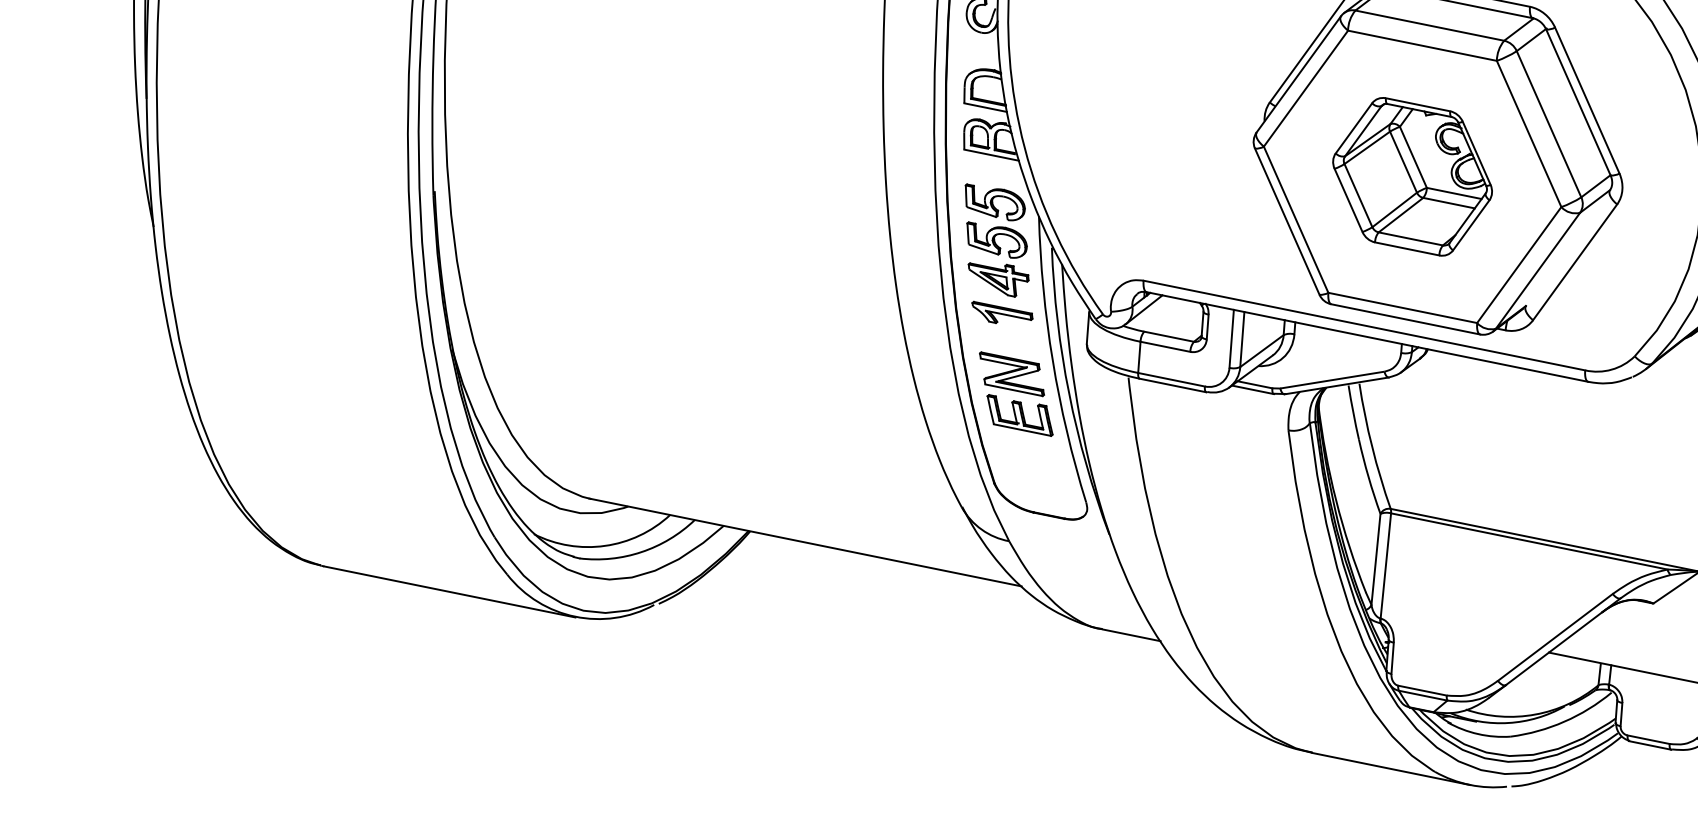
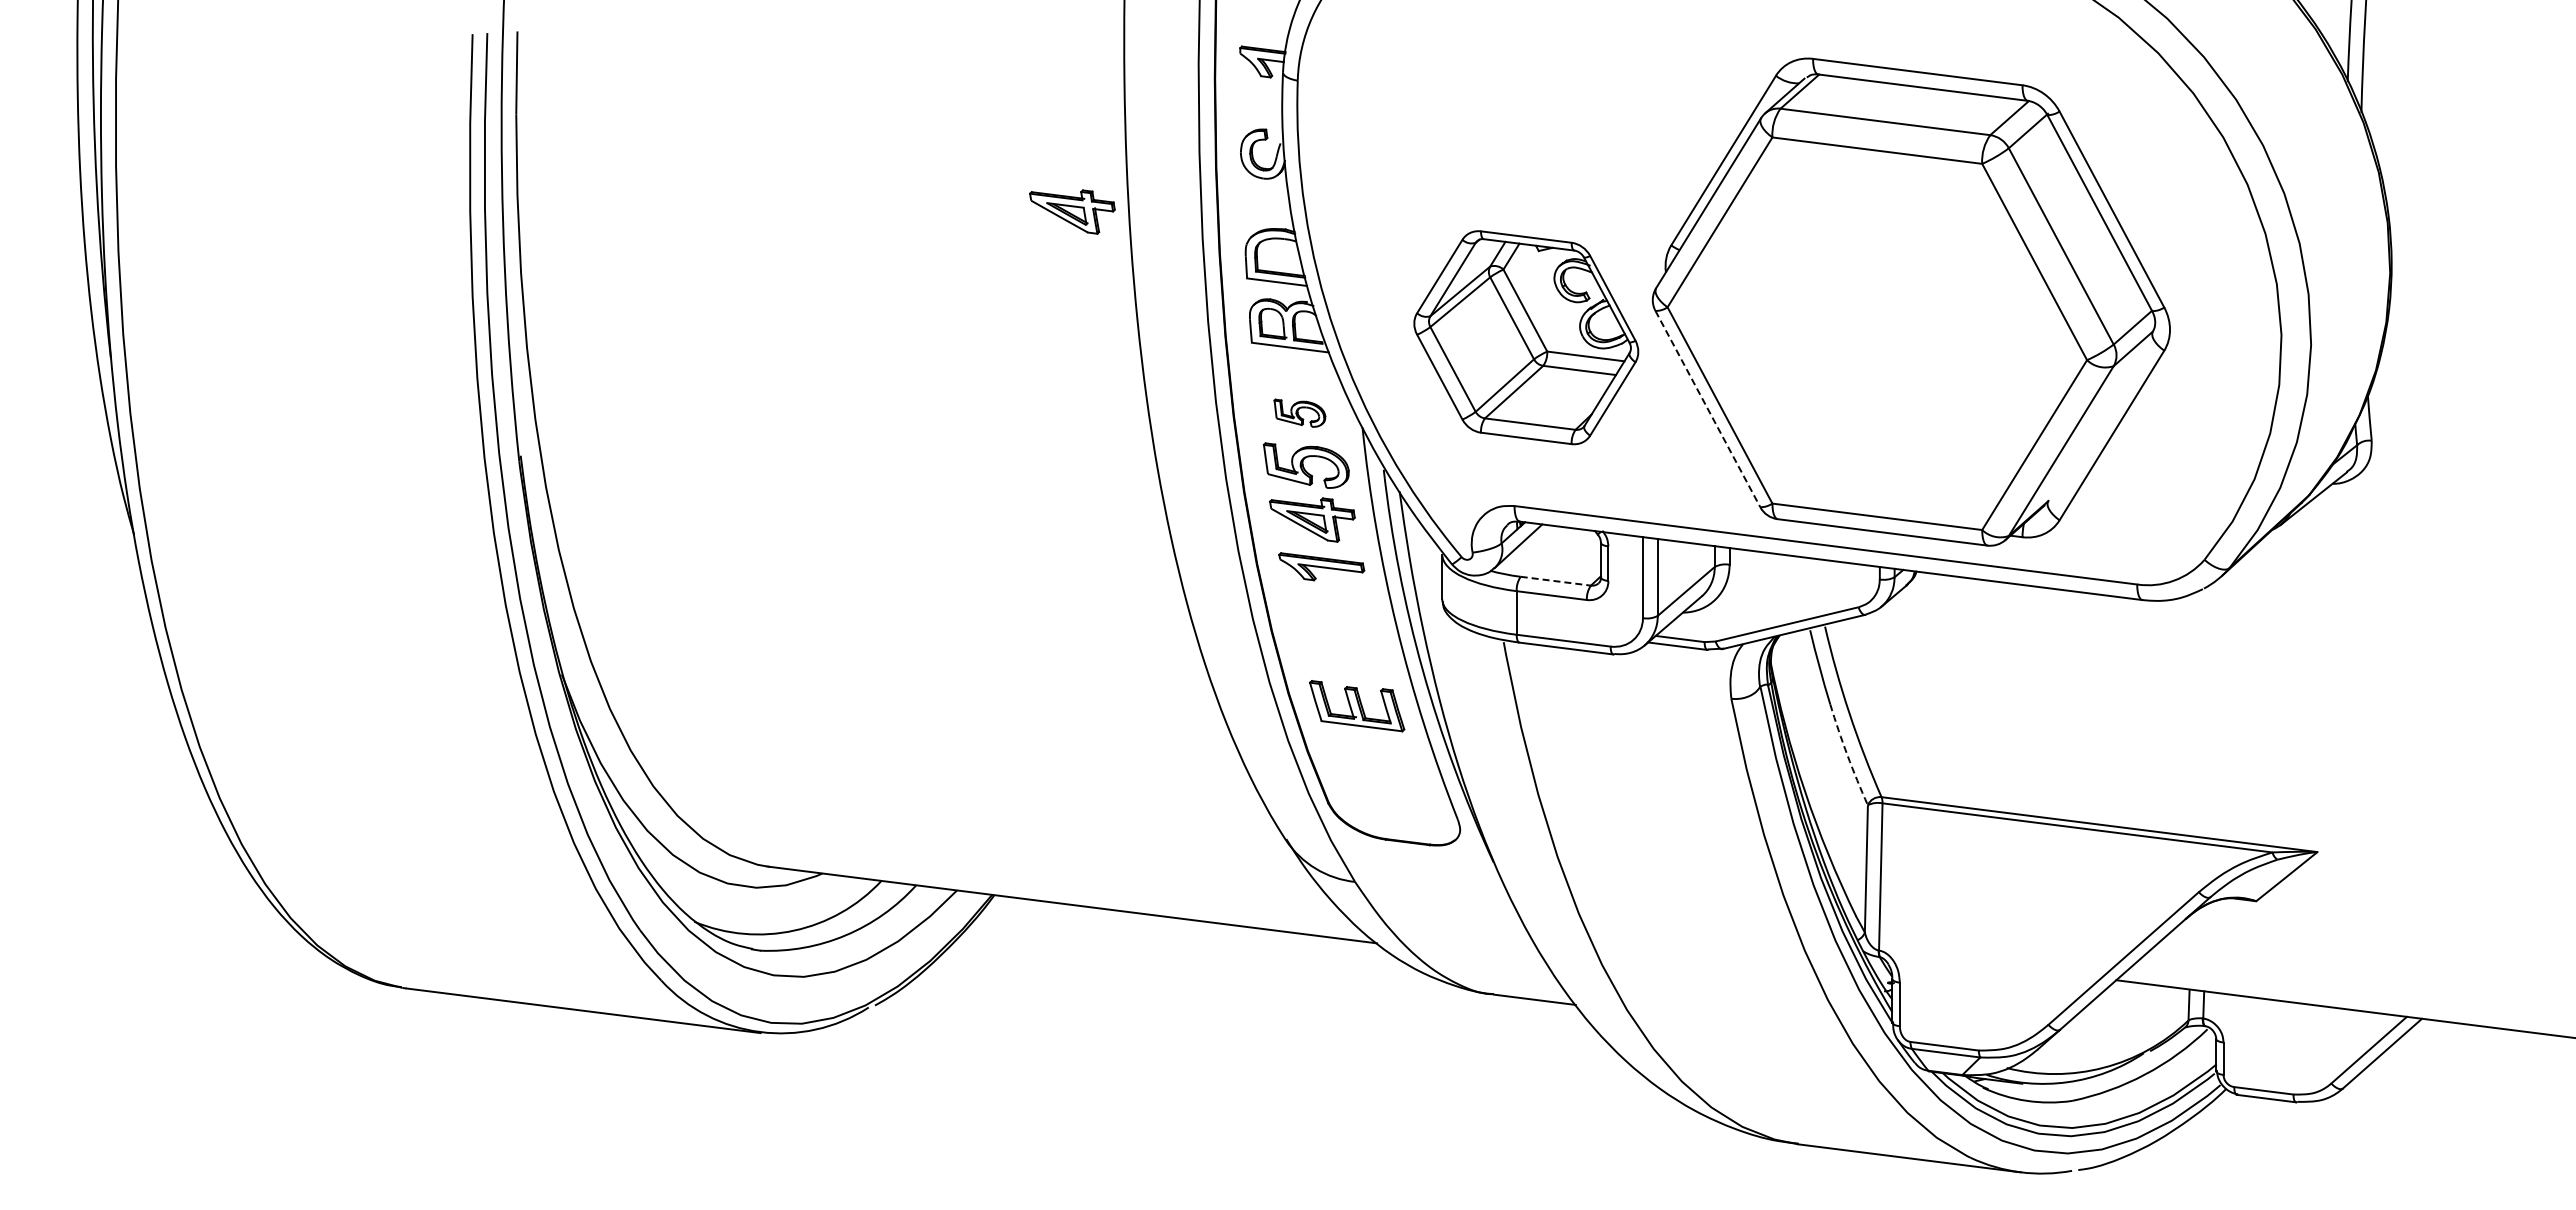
part: (842, 46) -> (1072, 211), added
part: (1412, 176) -> (1526, 337), moved
part: (994, 202) -> (1299, 412), size x0.6
line: (1287, 222) -> (1708, 409), solid -> dashed
line: (1169, 336) -> (1556, 581), solid -> dashed
part: (1011, 374) -> (1341, 649), removed
arc: (1368, 477) -> (1847, 755), solid -> dashed

